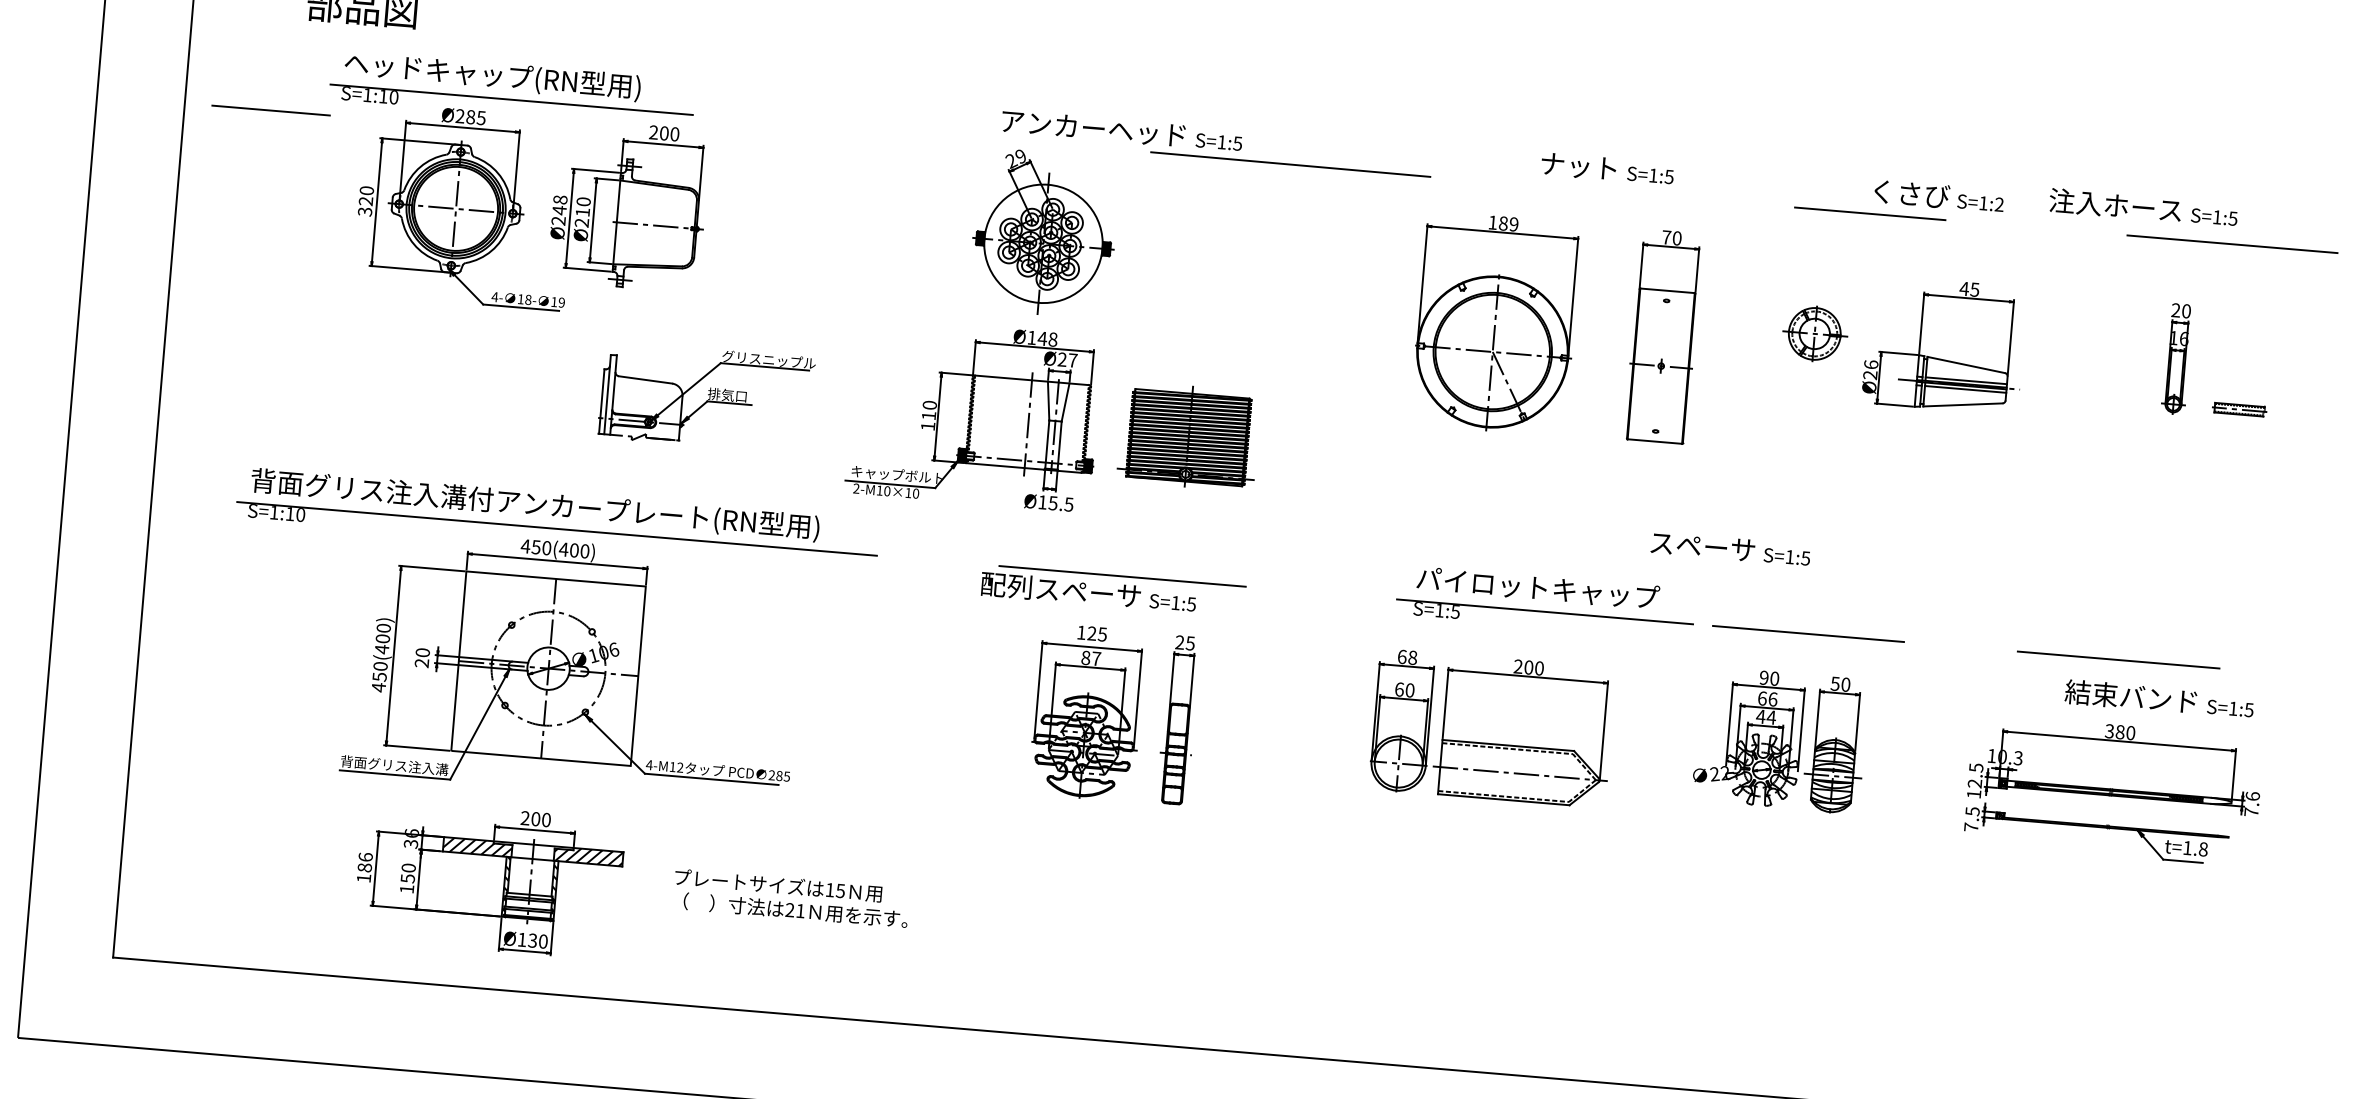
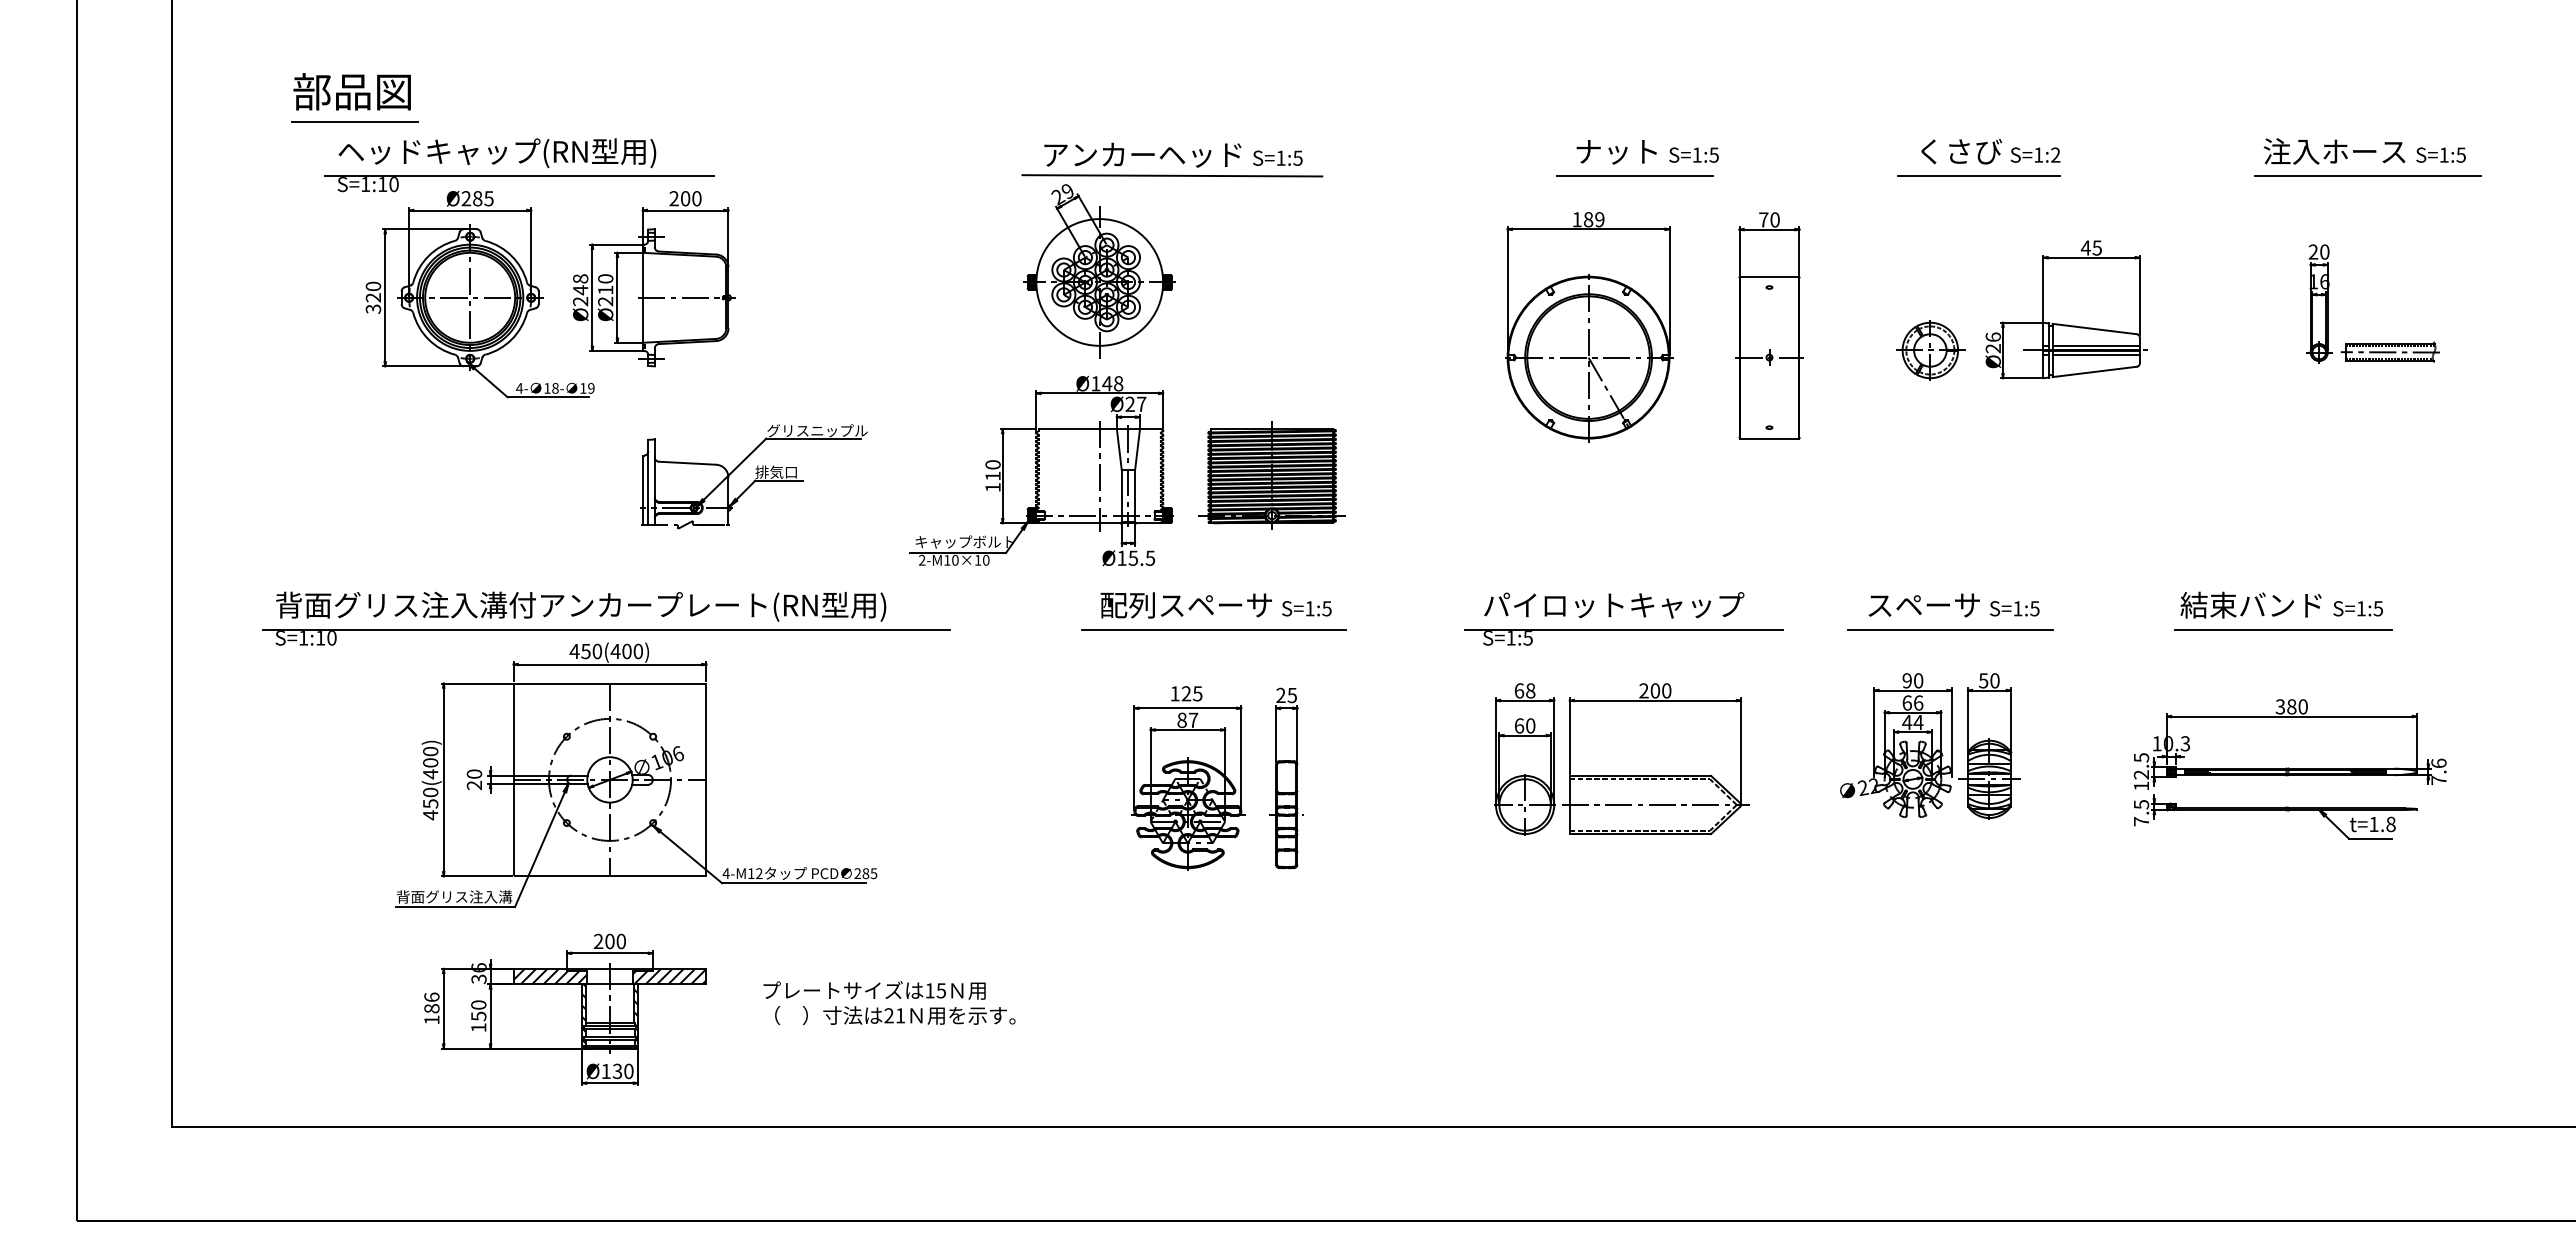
line: (270, 110) -> (354, 121), moved
line: (1290, 164) -> (1172, 175), moved
text: (1607, 169) -> (1647, 152), moved
line: (1549, 186) -> (1634, 176), added
text: (1938, 196) -> (1990, 151), moved
text: (2143, 207) -> (2364, 151), moved
part: (1814, 333) -> (1930, 350), moved
part: (2238, 408) -> (2389, 351), size x1.67
text: (1730, 549) -> (1953, 605), moved
part: (1545, 591) -> (1622, 608), moved
text: (1088, 592) -> (1215, 605), moved
text: (2159, 698) -> (2281, 604), moved

